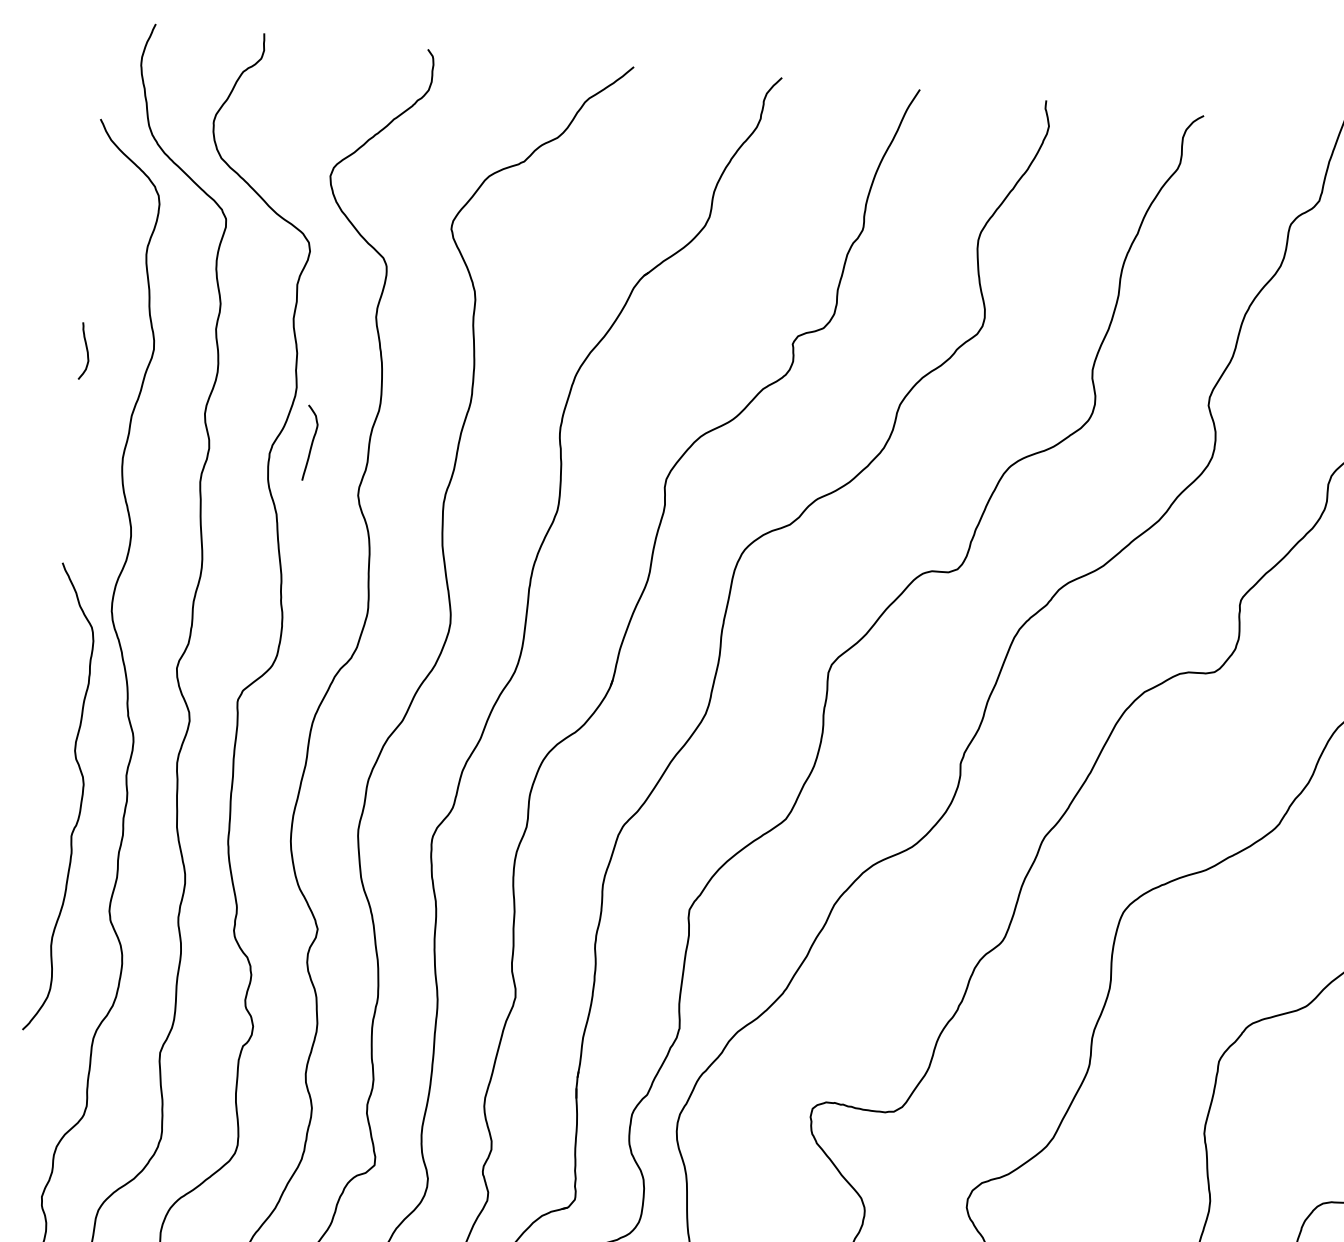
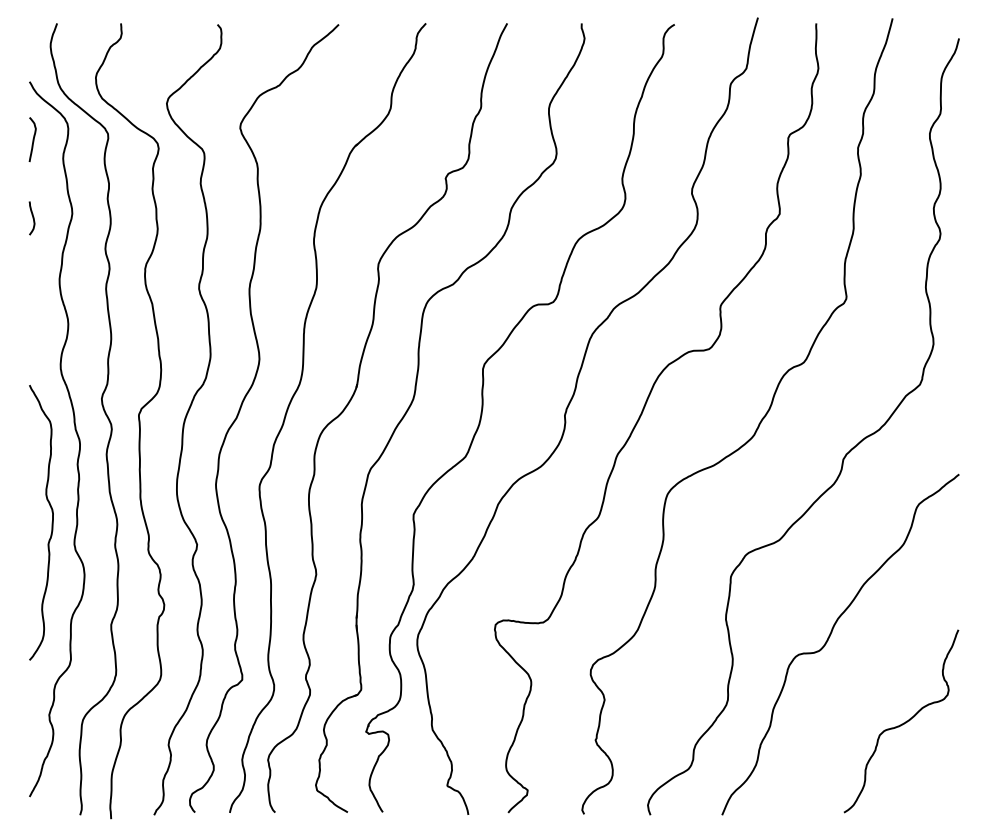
curve: (310, 442) -> (32, 139), moved
curve: (79, 799) -> (51, 522), moved

